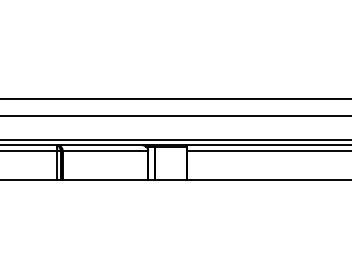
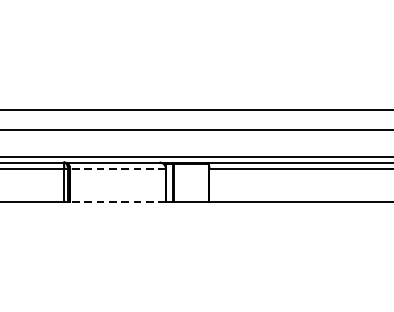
line: (105, 151) -> (118, 169), solid -> dashed
line: (105, 180) -> (118, 201), solid -> dashed

